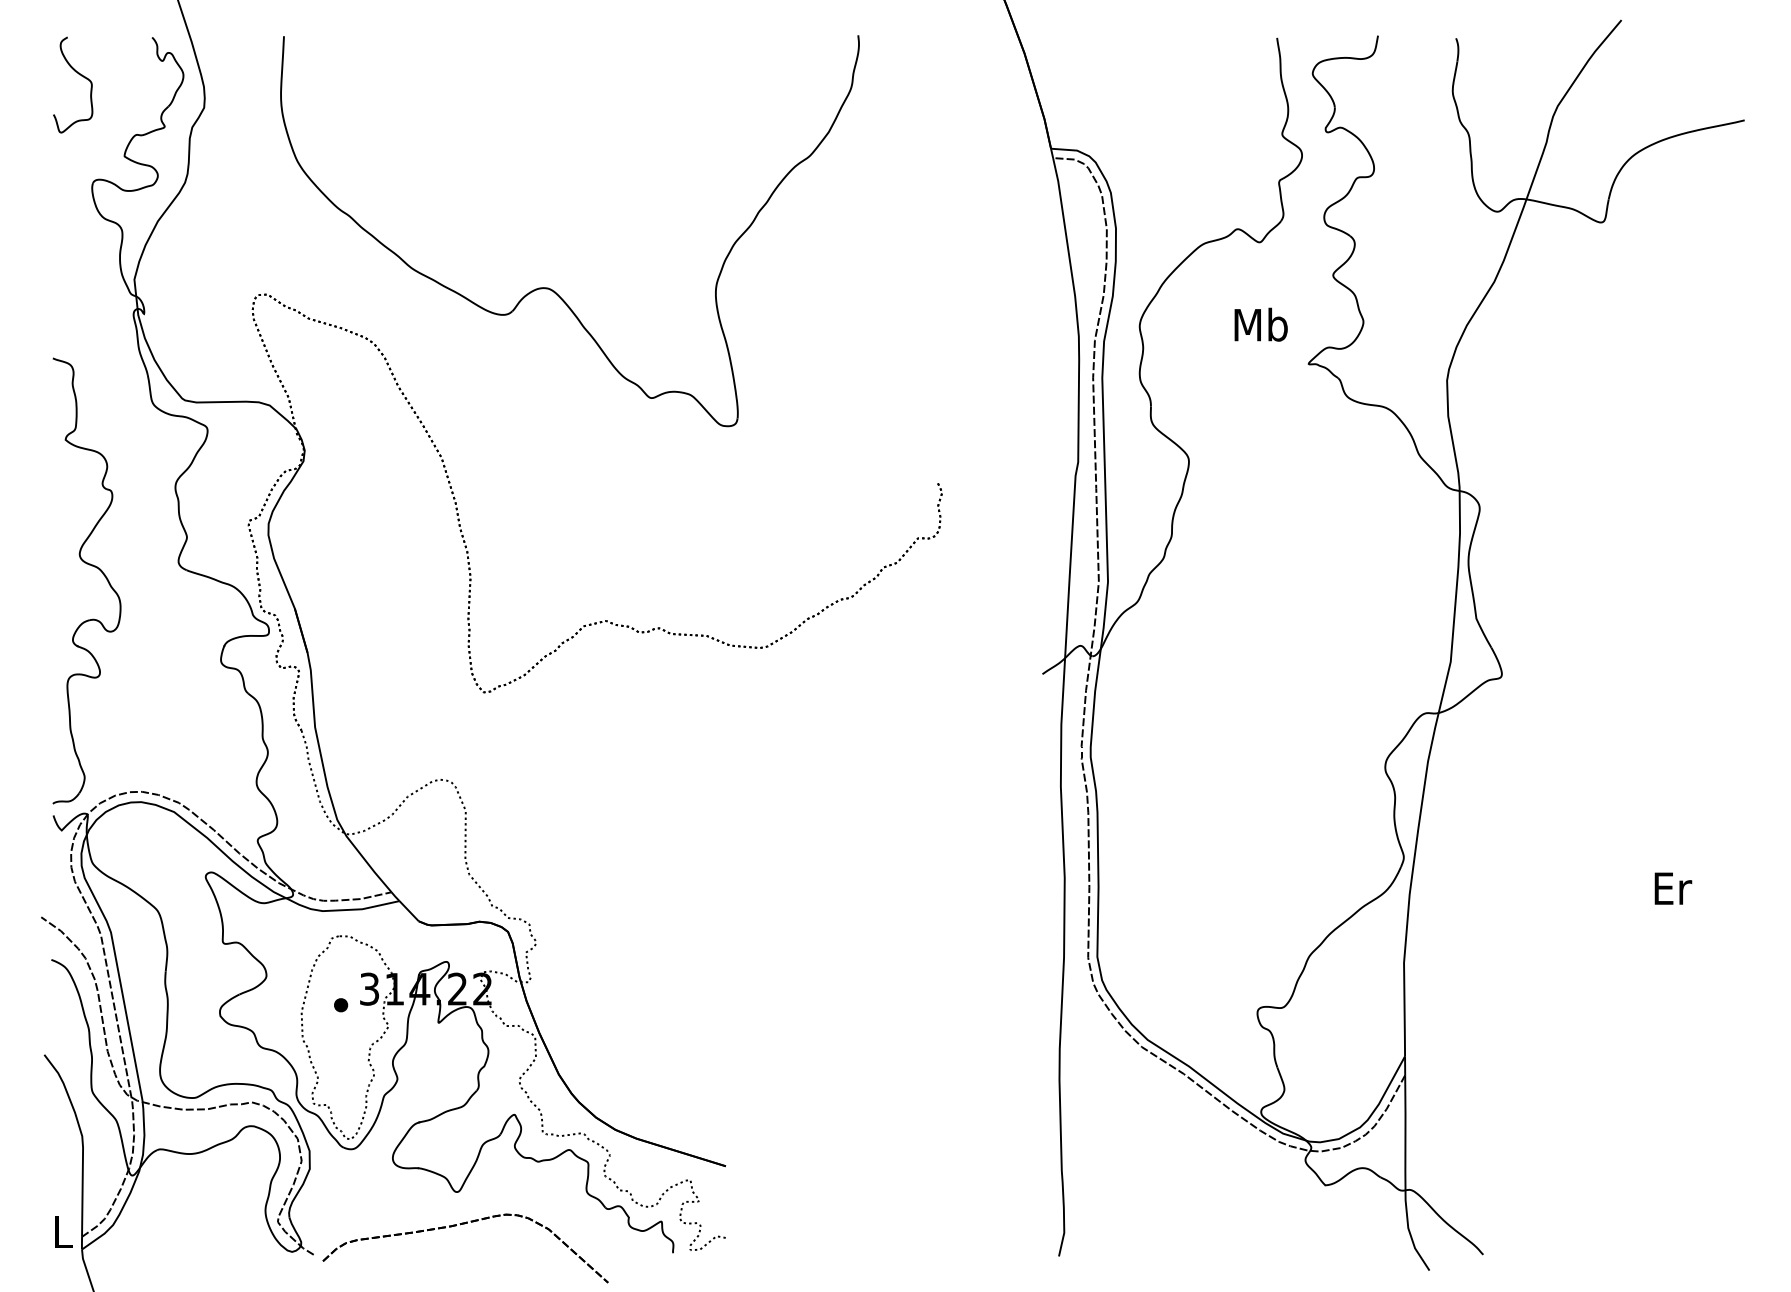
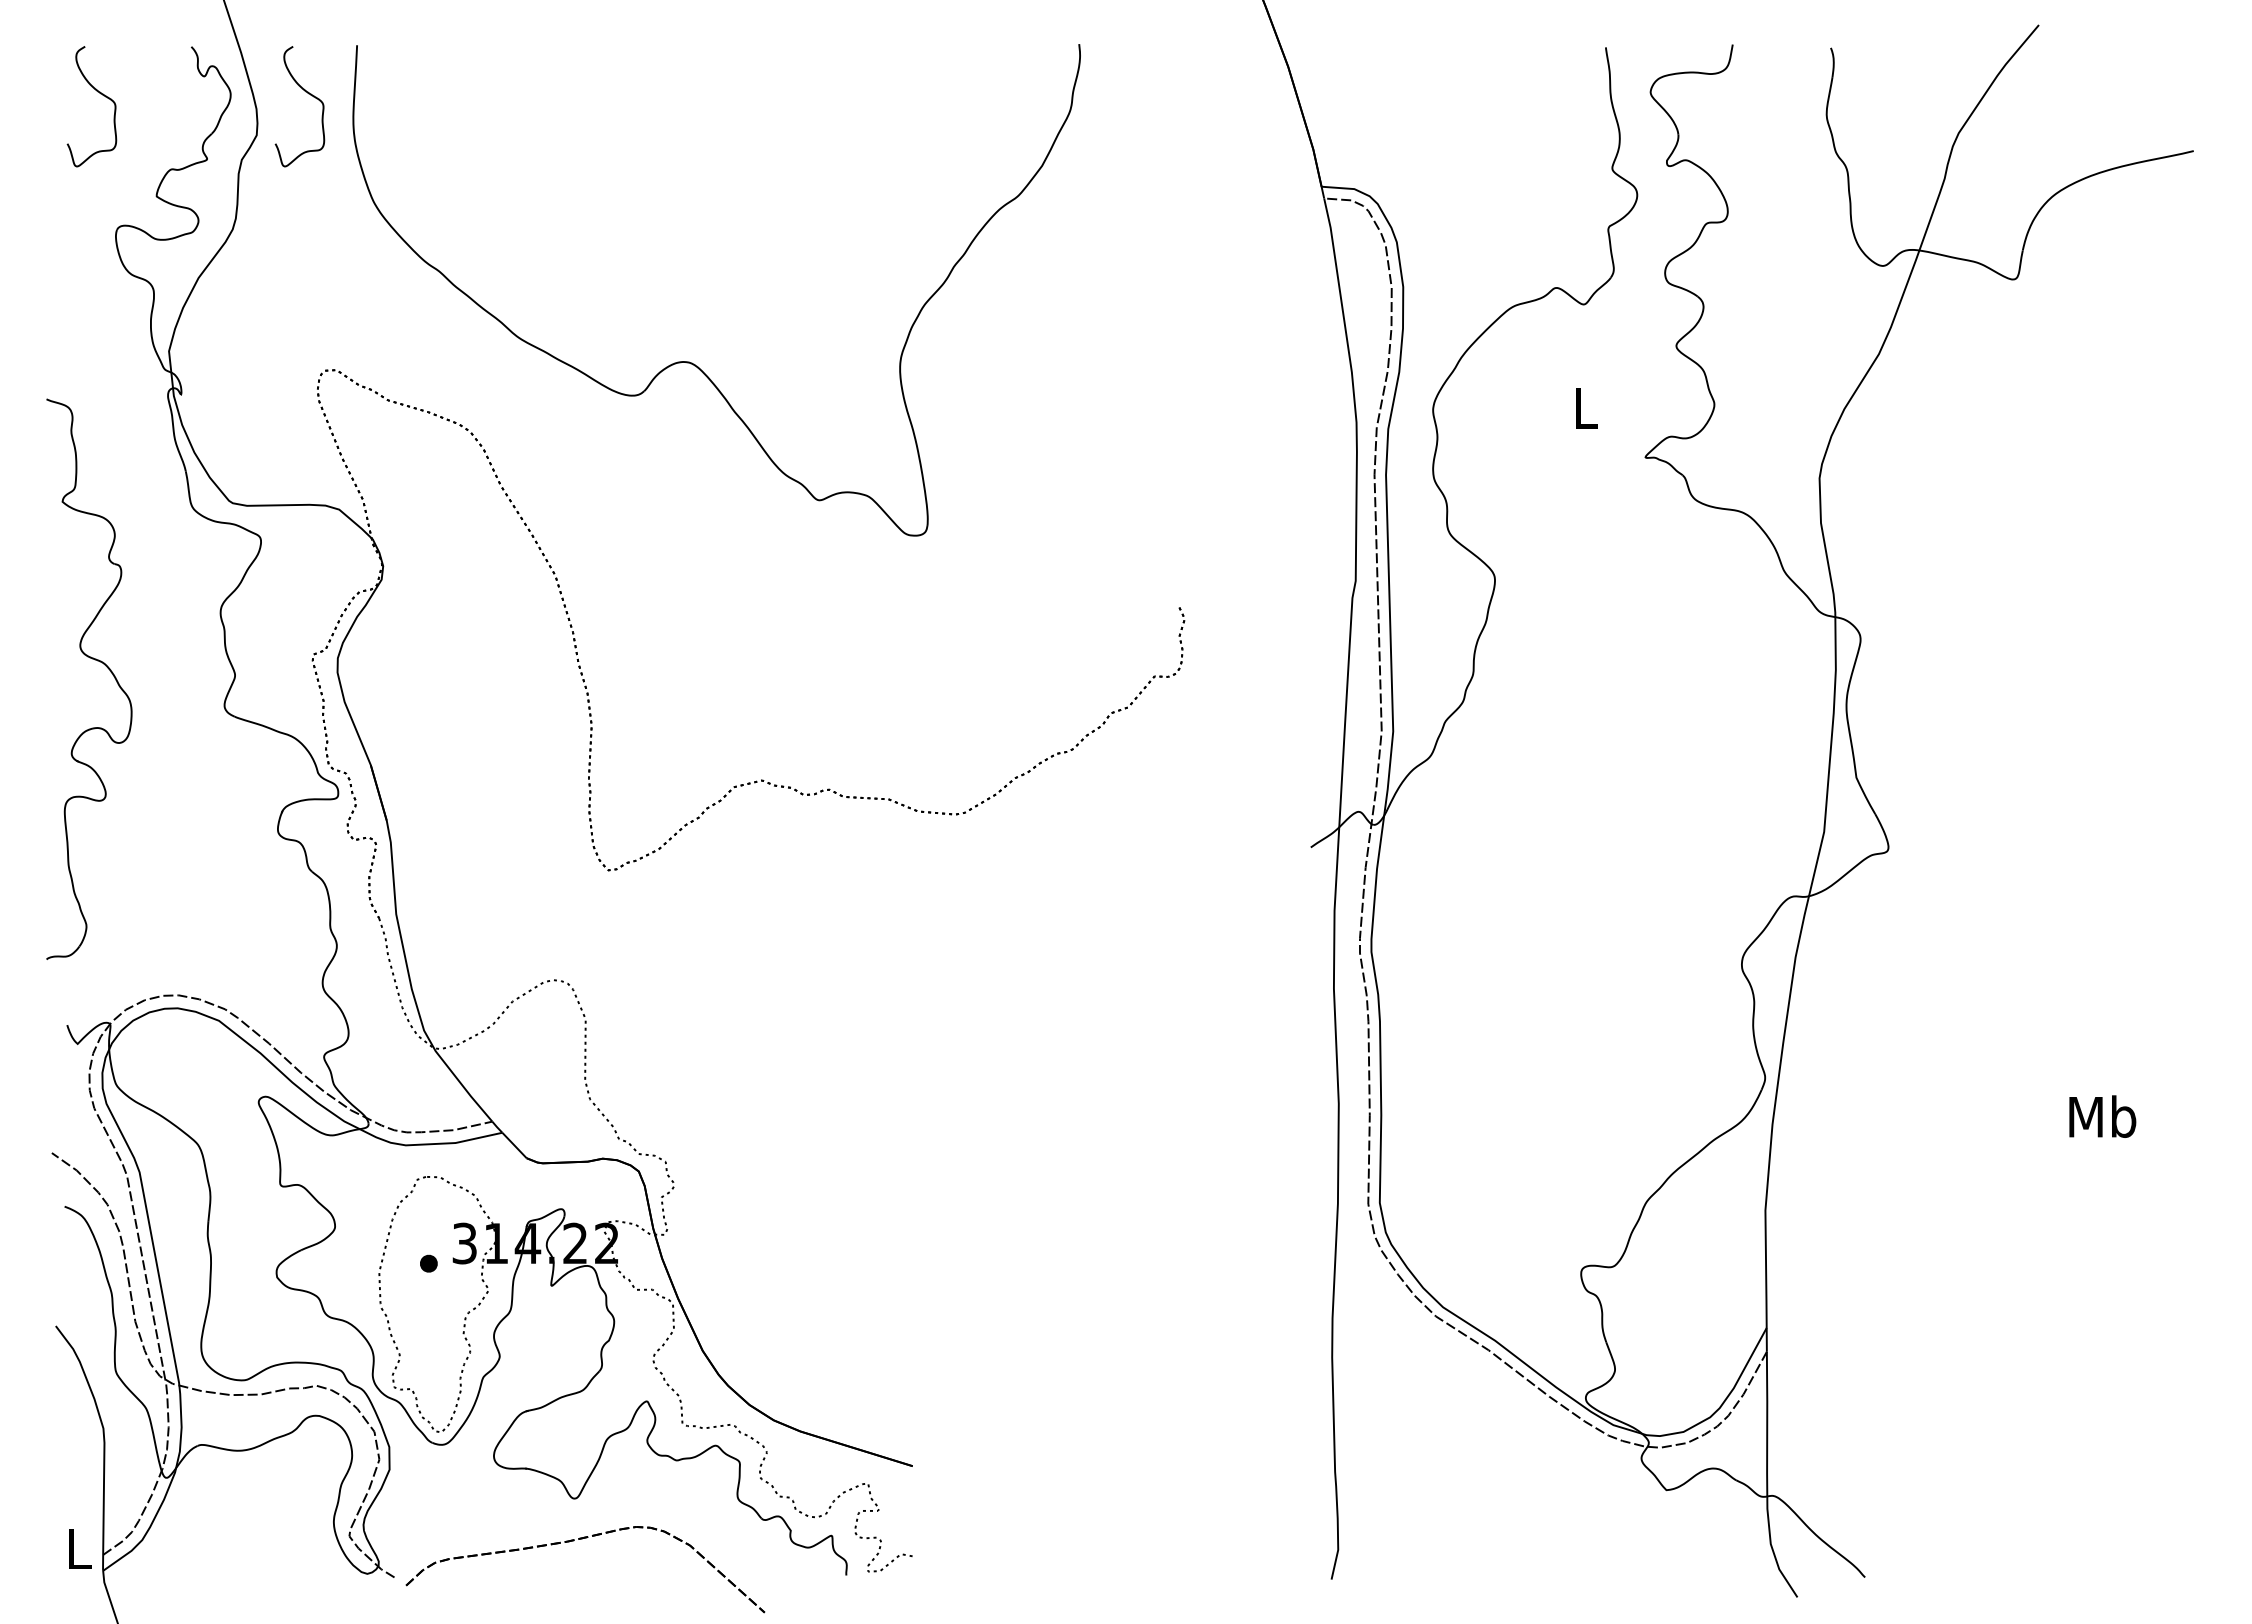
curve: (245, 75) -> (308, 94), added
text: (1260, 324) -> (1585, 407), Mb -> L
part: (93, 566) -> (97, 661), moved
text: (1672, 888) -> (2102, 1116), Er -> Mb

